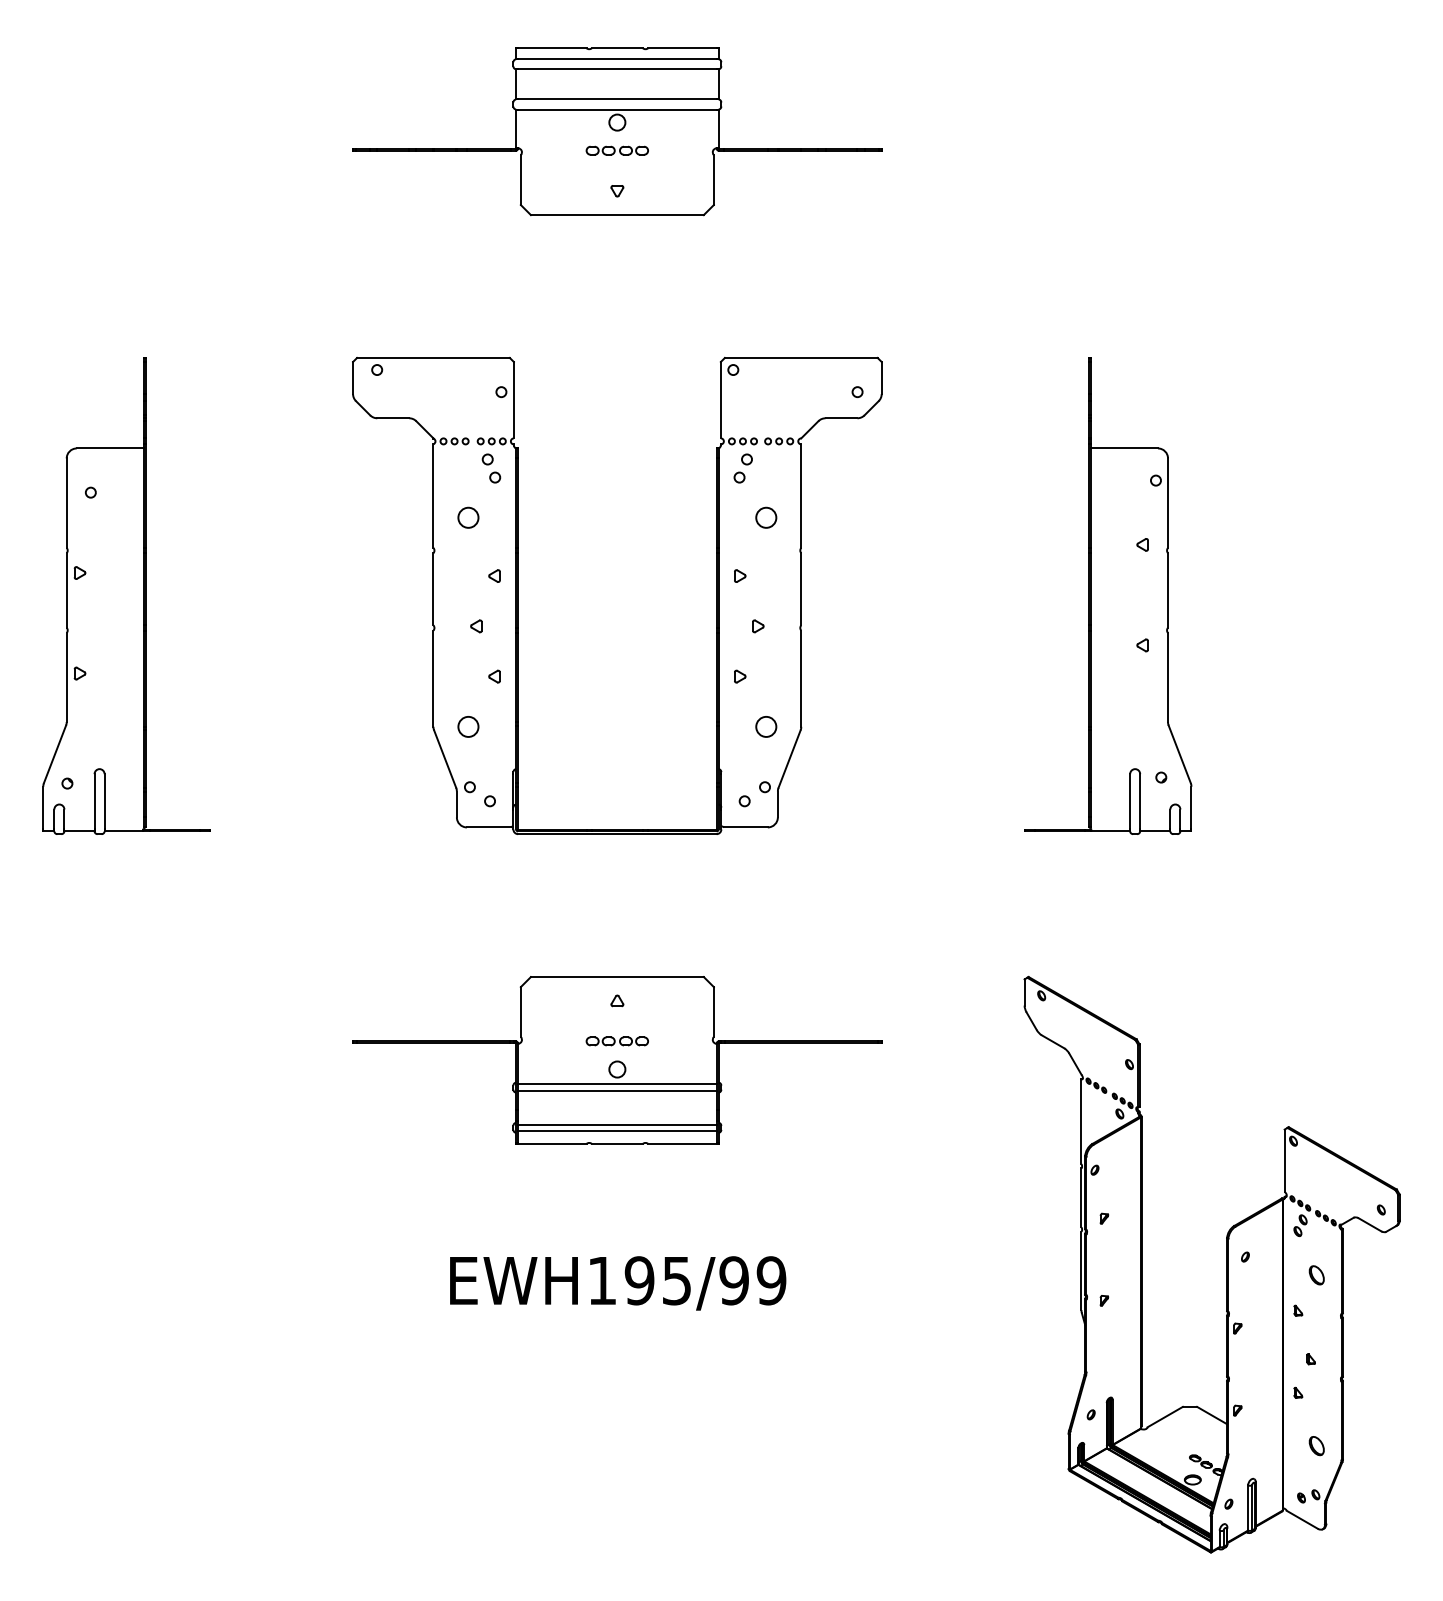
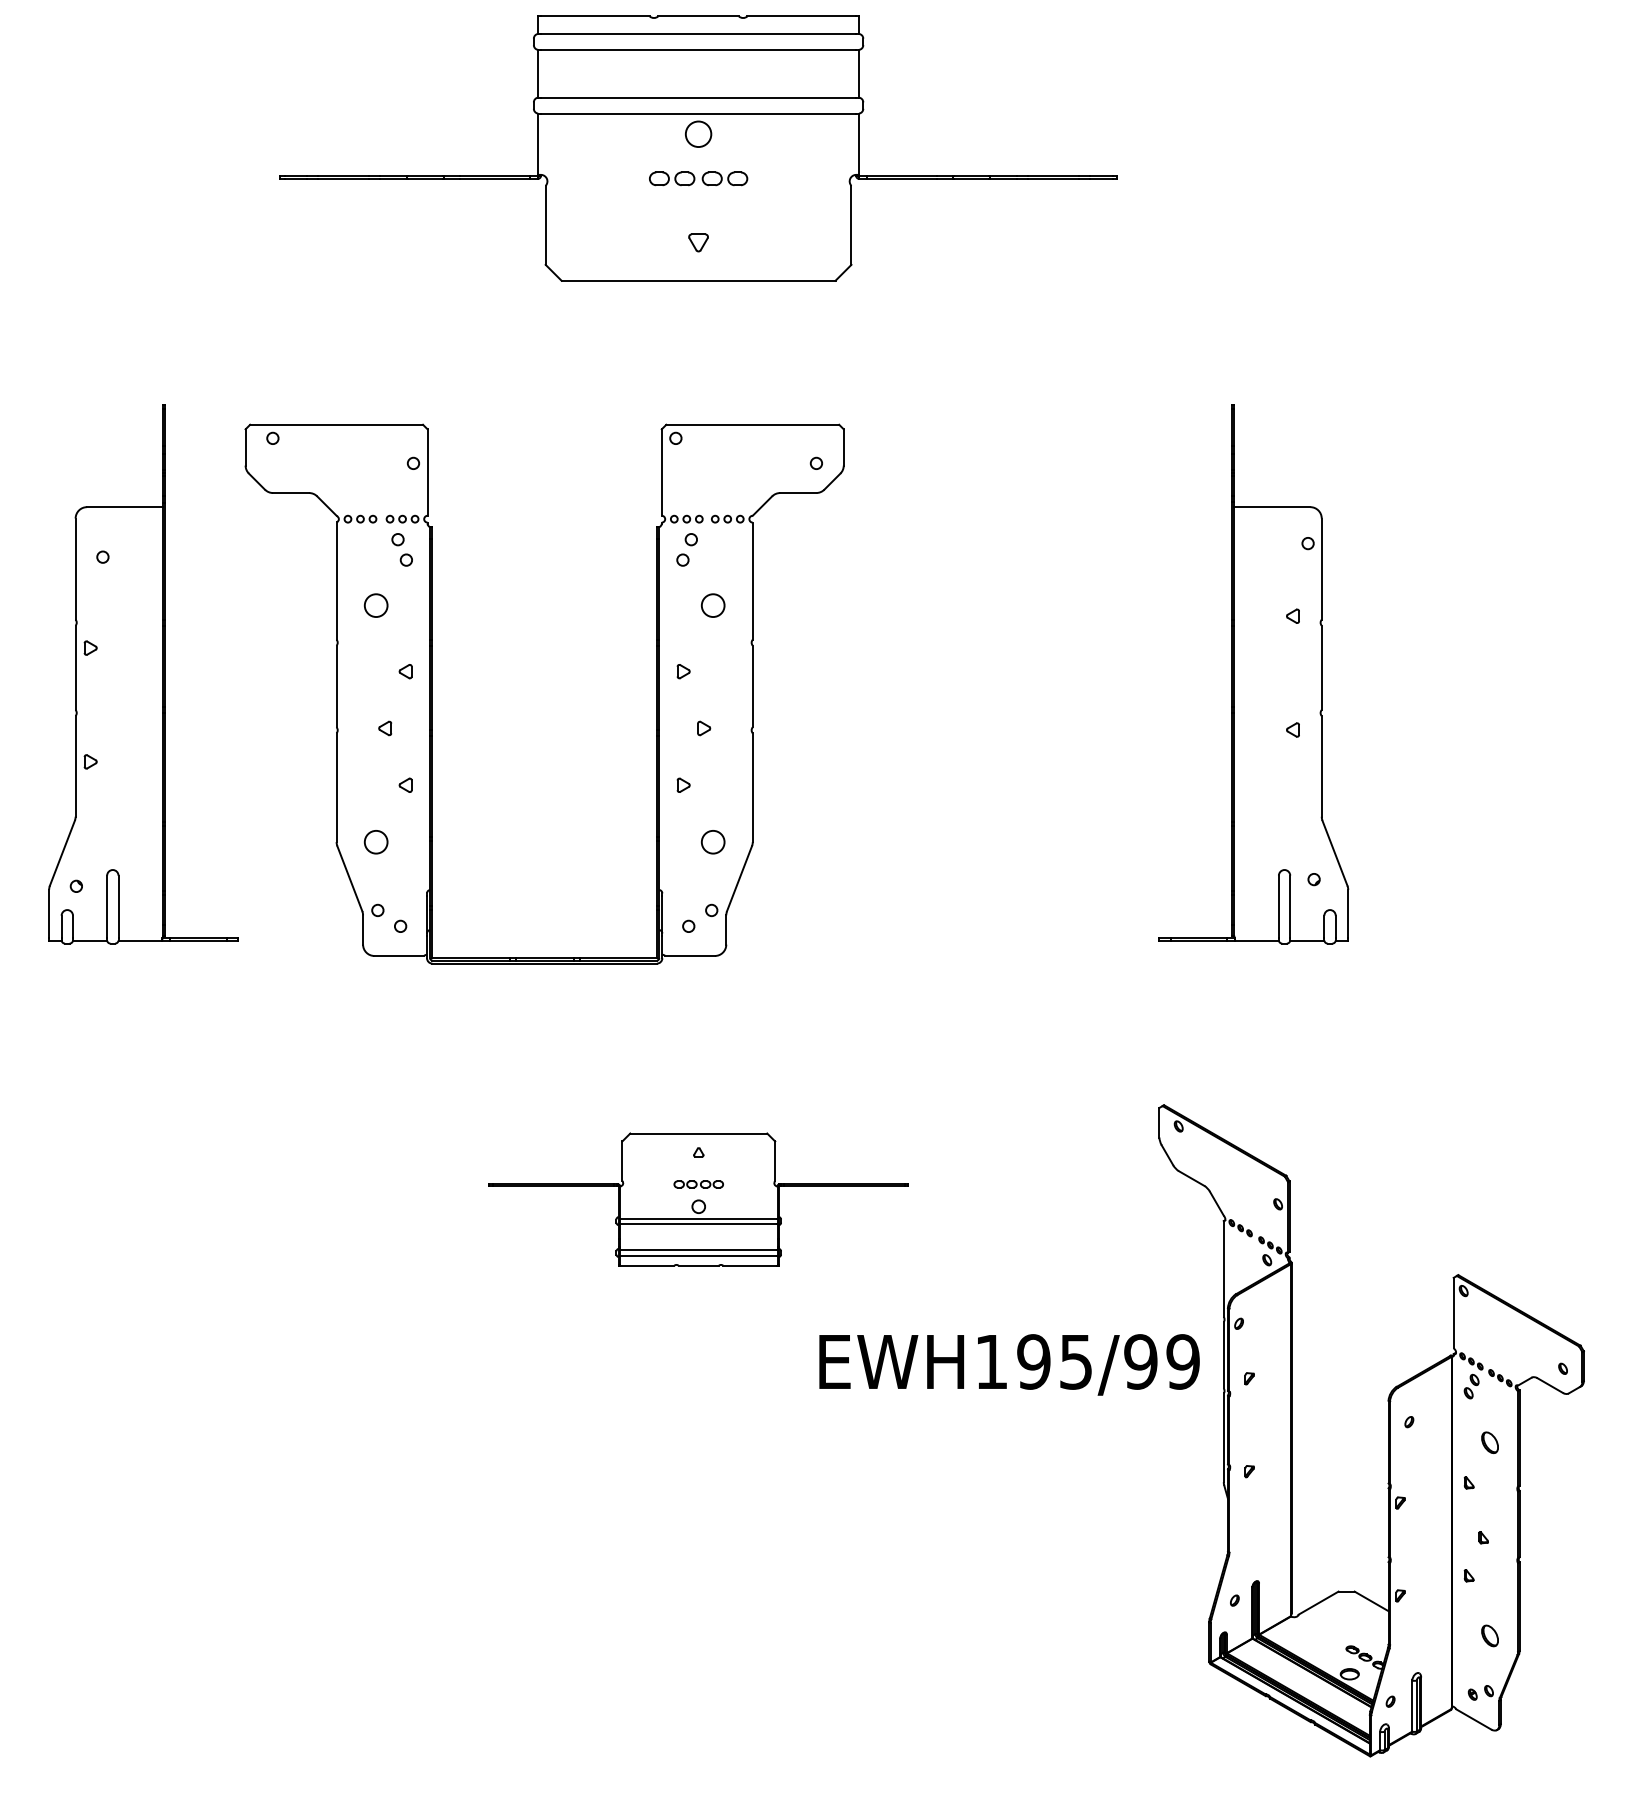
part: (617, 131) -> (698, 148), size x1.4
part: (518, 595) -> (432, 693), moved
part: (617, 1060) -> (698, 1199), size x0.7
text: (618, 1283) -> (1009, 1364), moved

